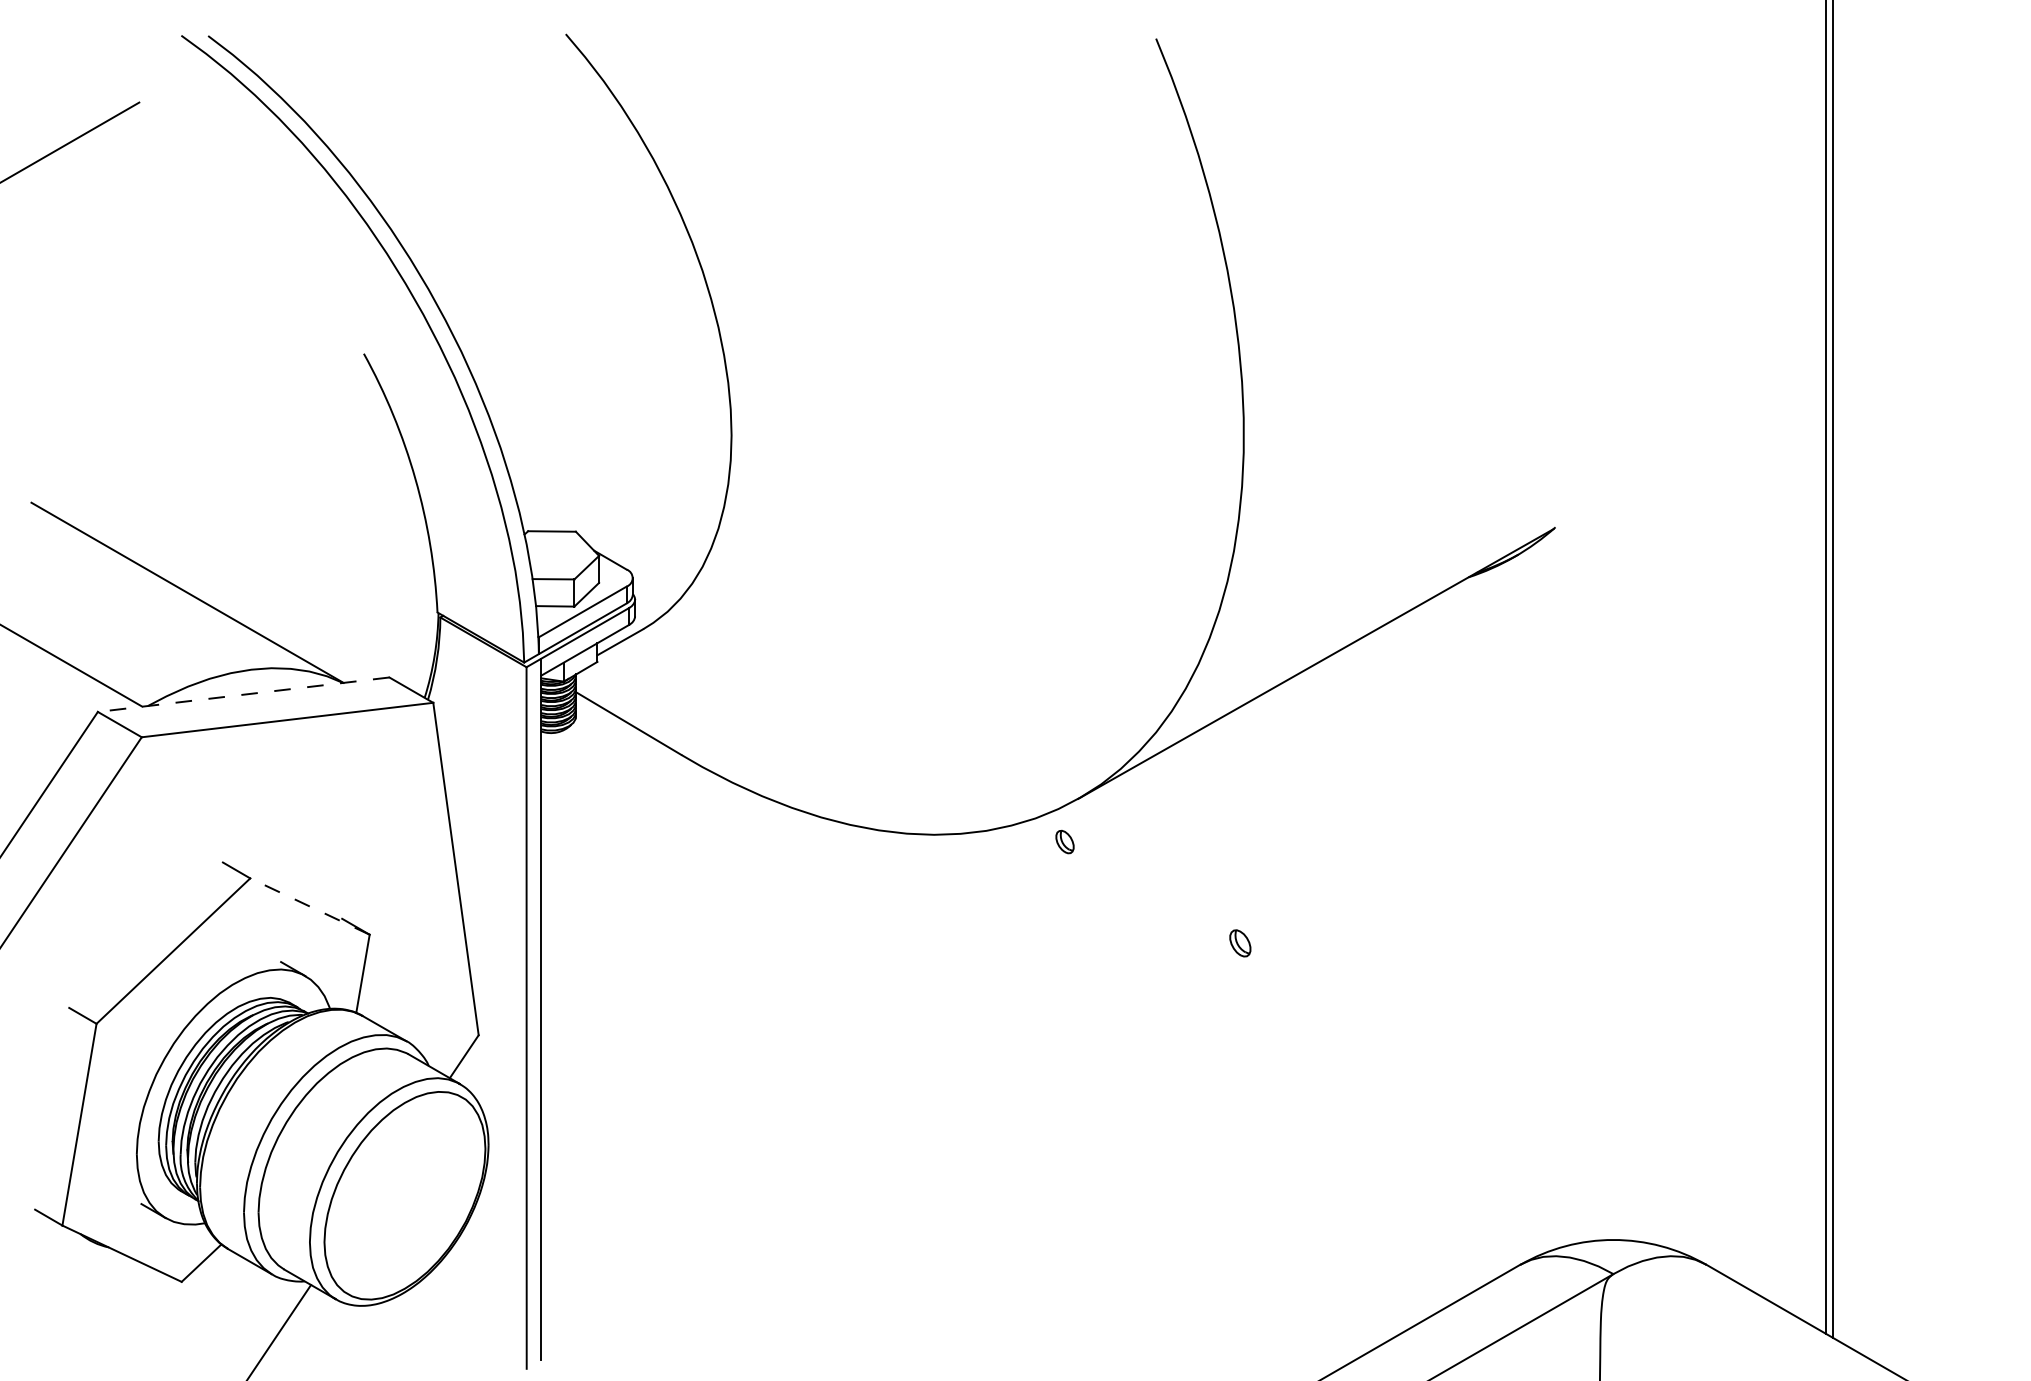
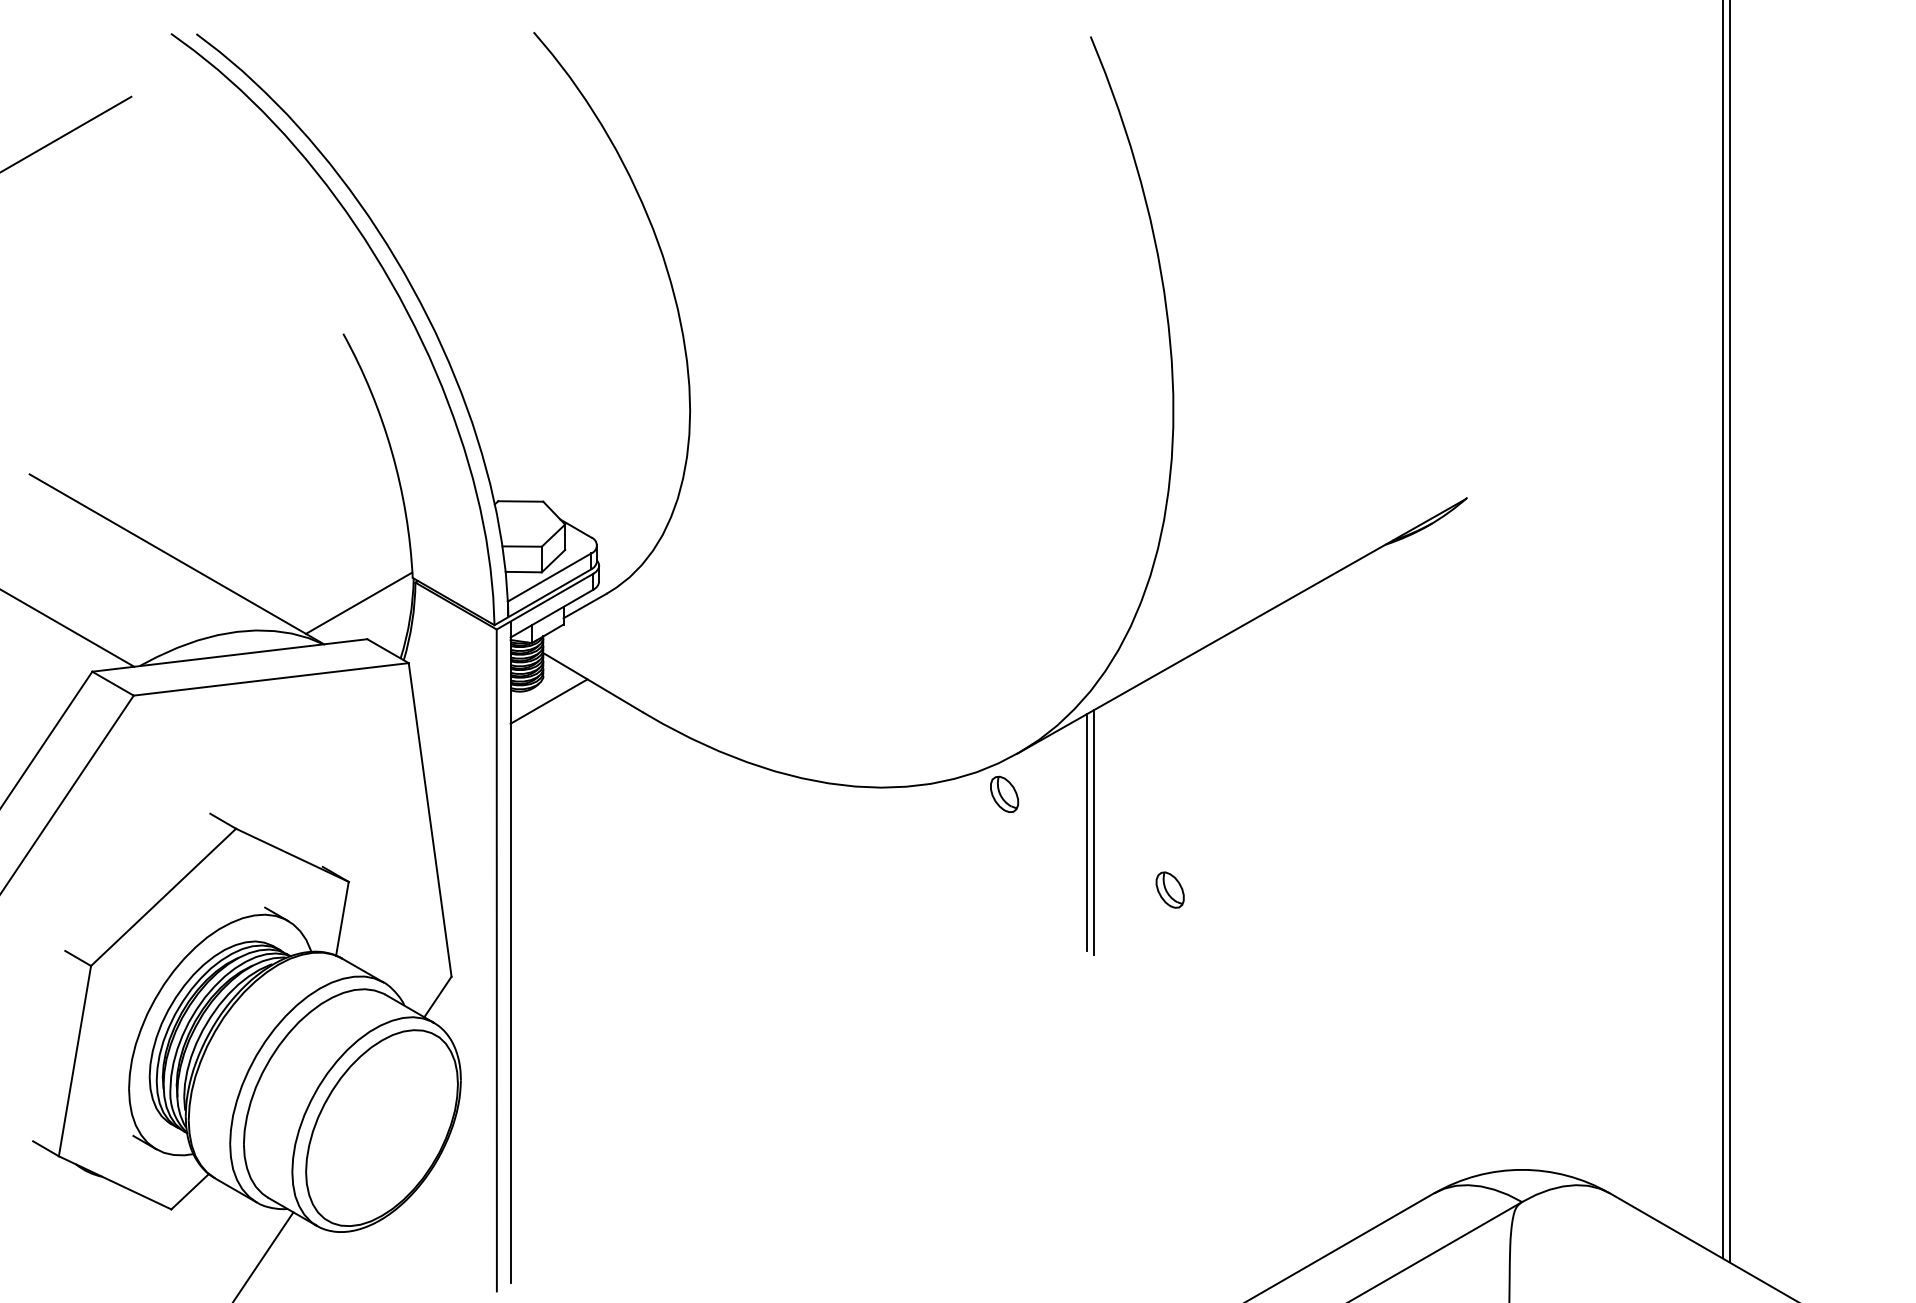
line: (380, 638) -> (358, 602), added
line: (243, 694) -> (229, 655), dashed -> solid
line: (581, 743) -> (548, 701), added
part: (1064, 842) -> (1004, 794), size x1.67
line: (1152, 881) -> (1087, 831), added
line: (1160, 882) -> (1094, 832), added
line: (309, 906) -> (291, 855), dashed -> solid
part: (1239, 942) -> (1169, 889), size x1.43

